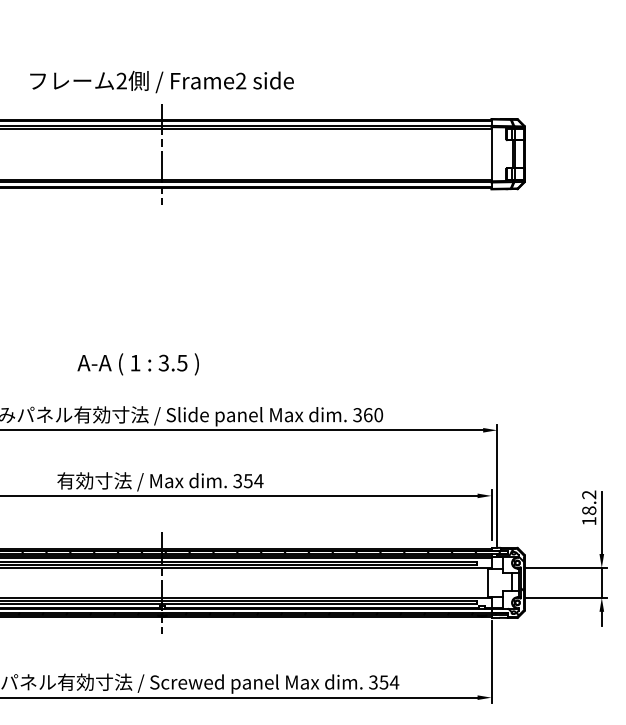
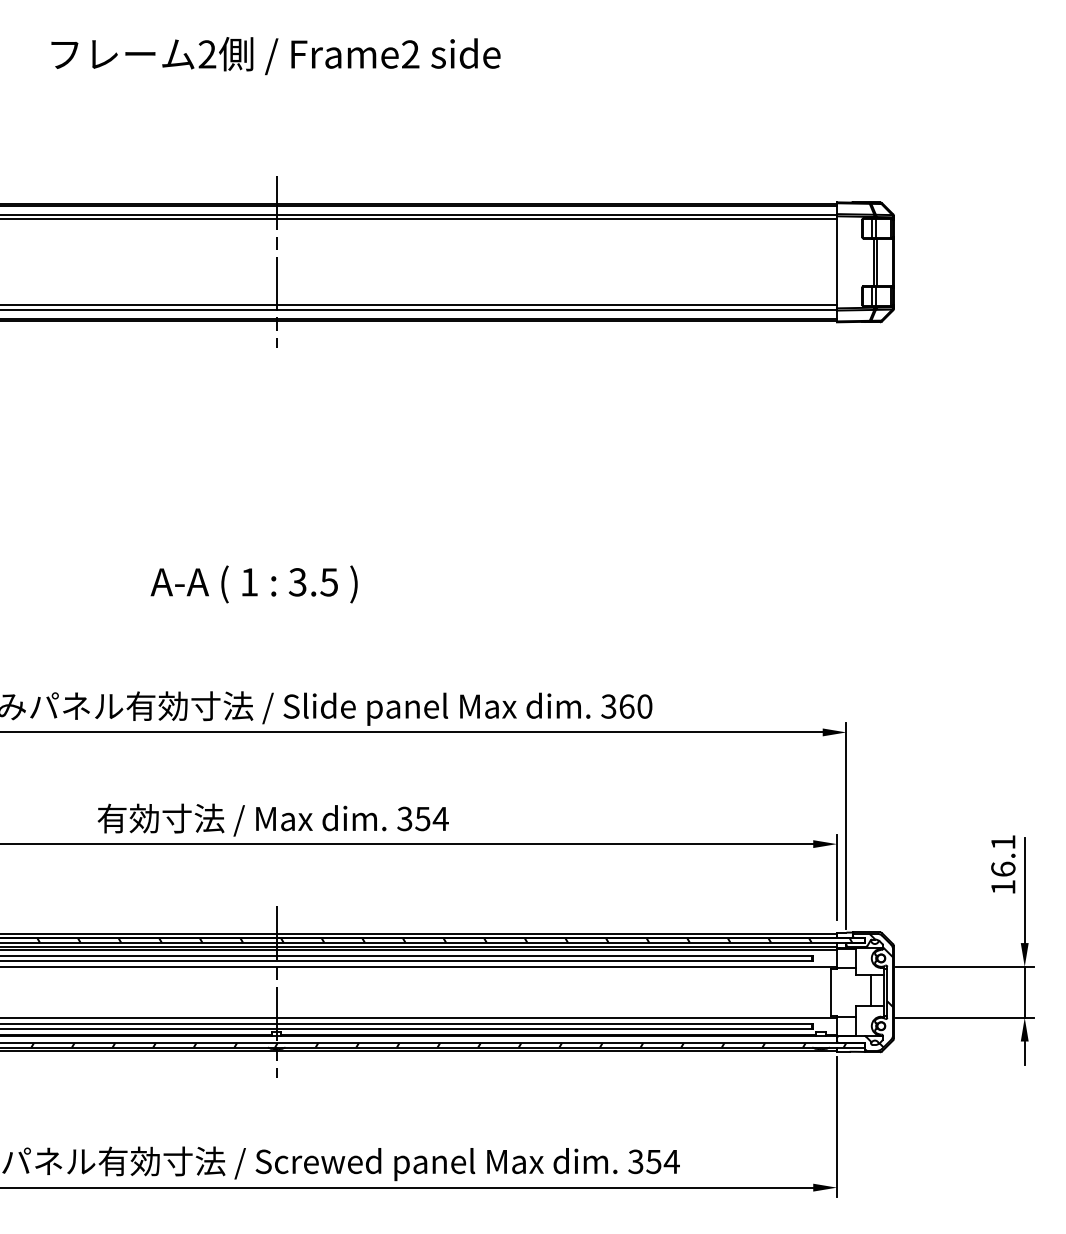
text: (161, 81) -> (275, 55), moved
text: (137, 364) -> (252, 584), moved
text: (589, 502) -> (1003, 855), 18.2 -> 16.1

